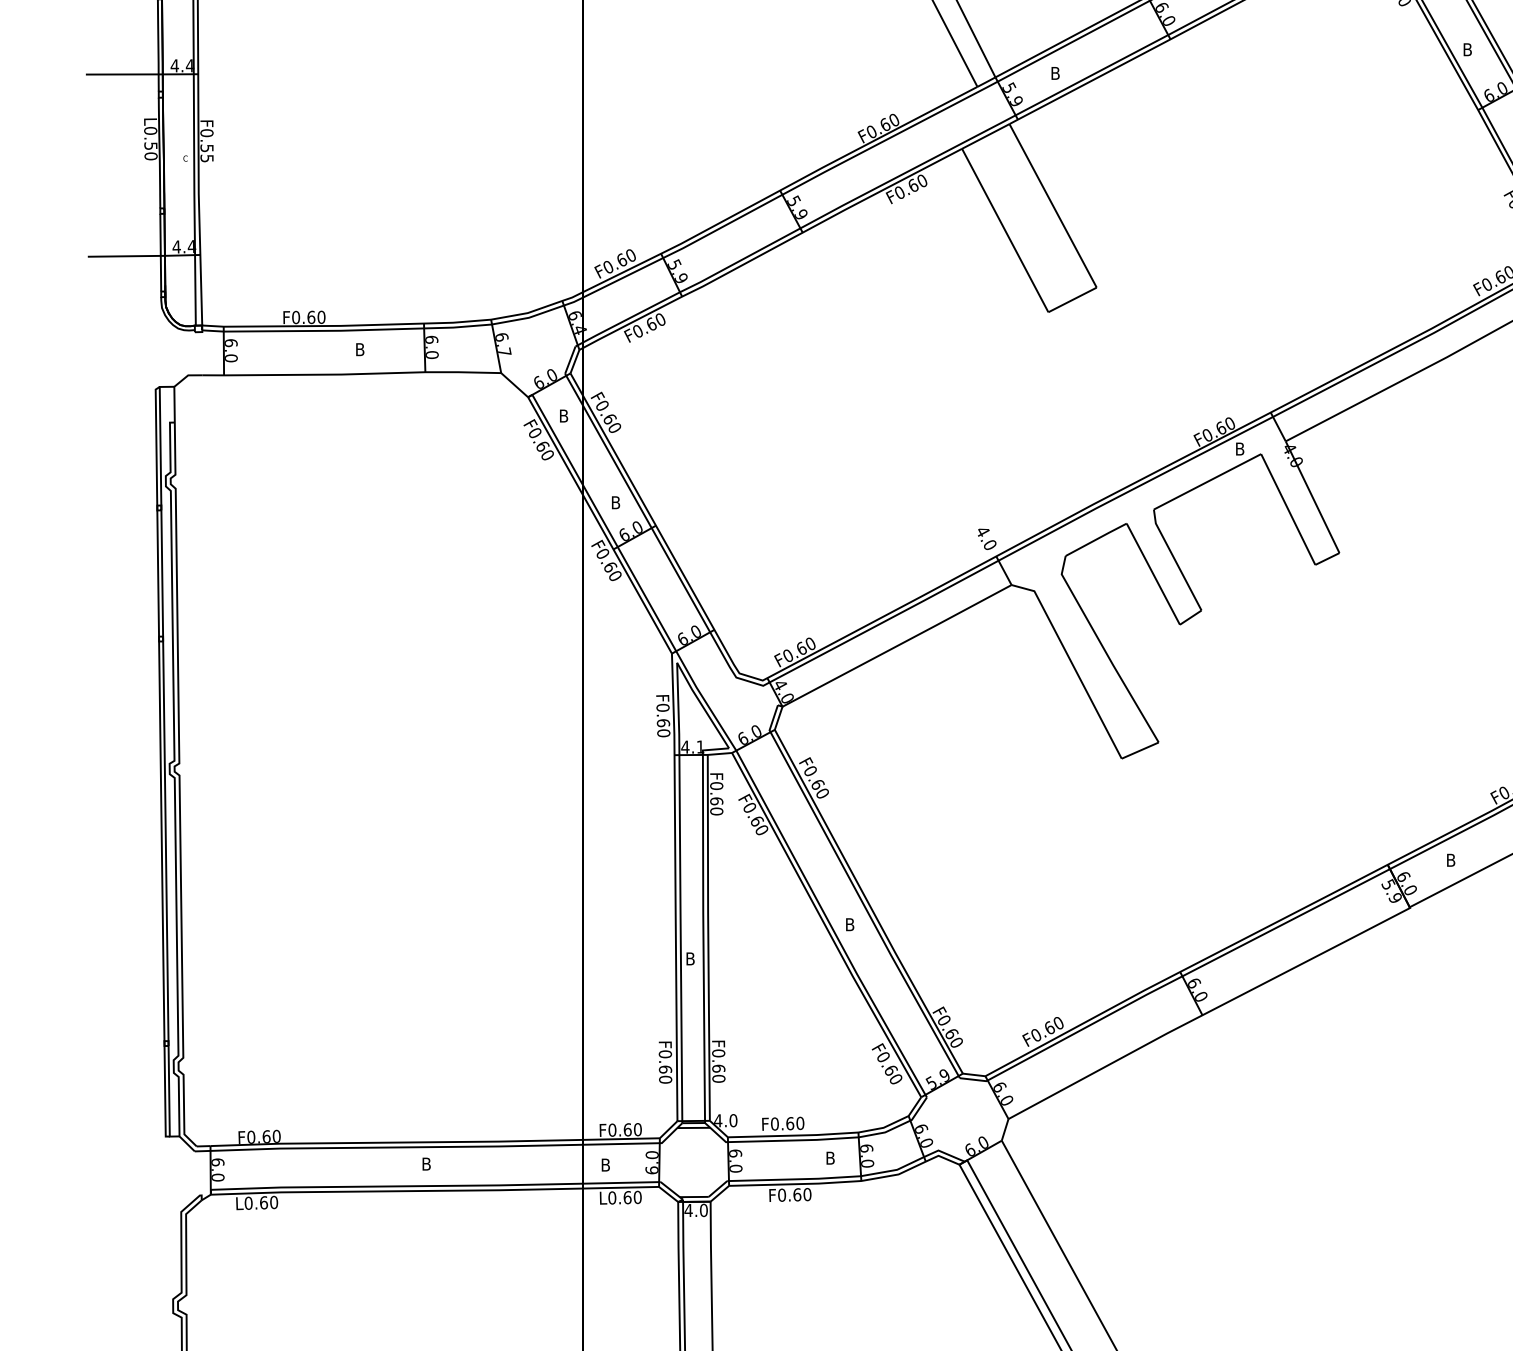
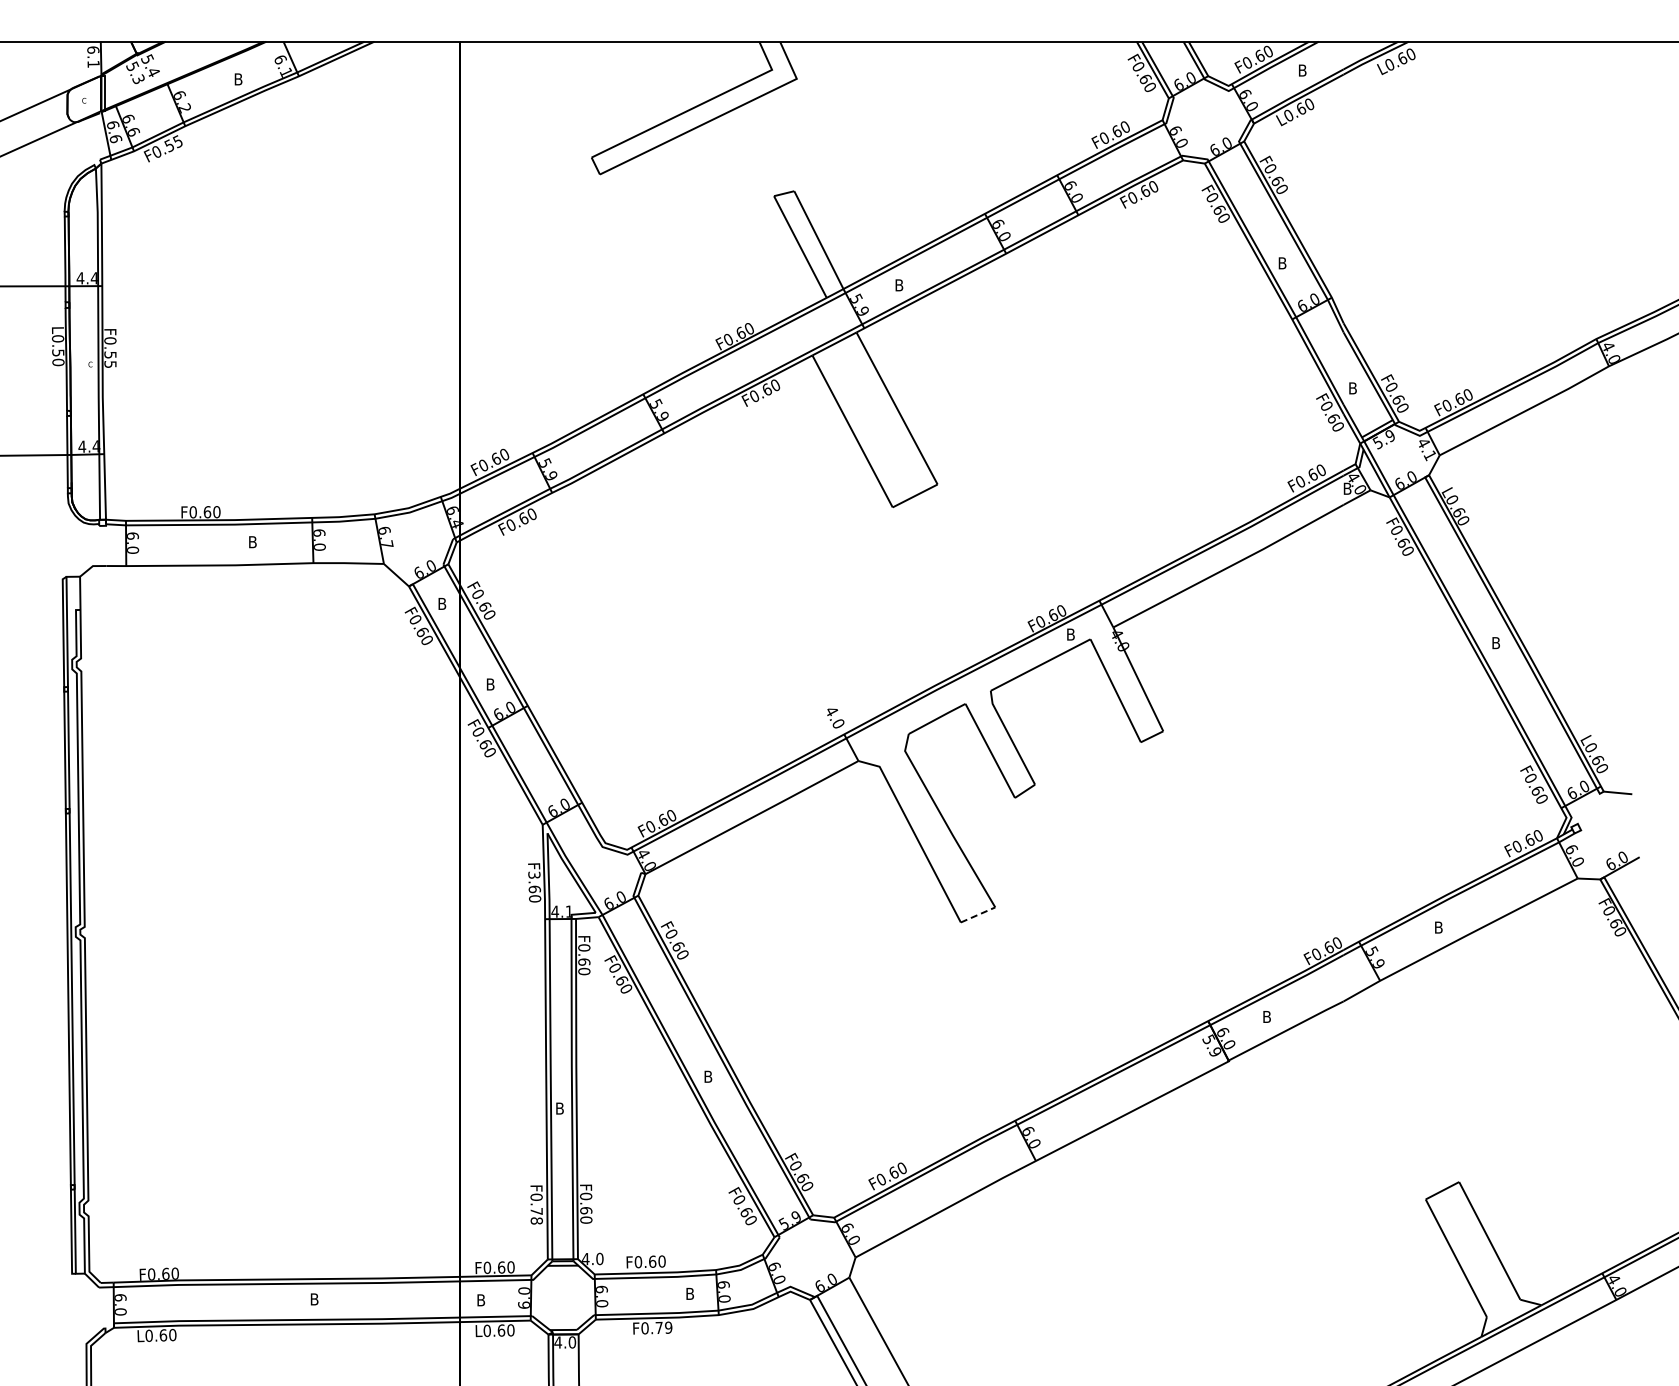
text: (663, 707) -> (534, 874), F0.60 -> F3.60
line: (1140, 750) -> (978, 914), solid -> dashed
text: (665, 1073) -> (536, 1215), F0.60 -> F0.78
text: (801, 1194) -> (663, 1327), F0.60 -> F0.79

